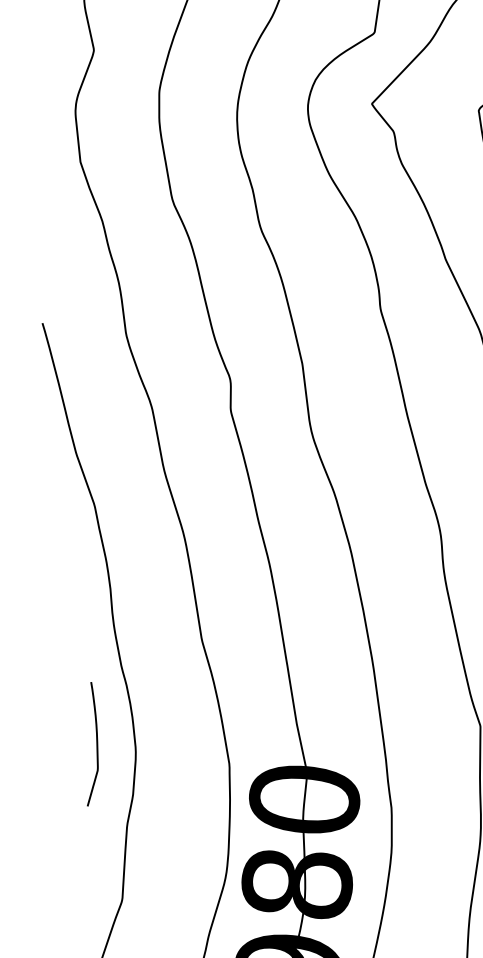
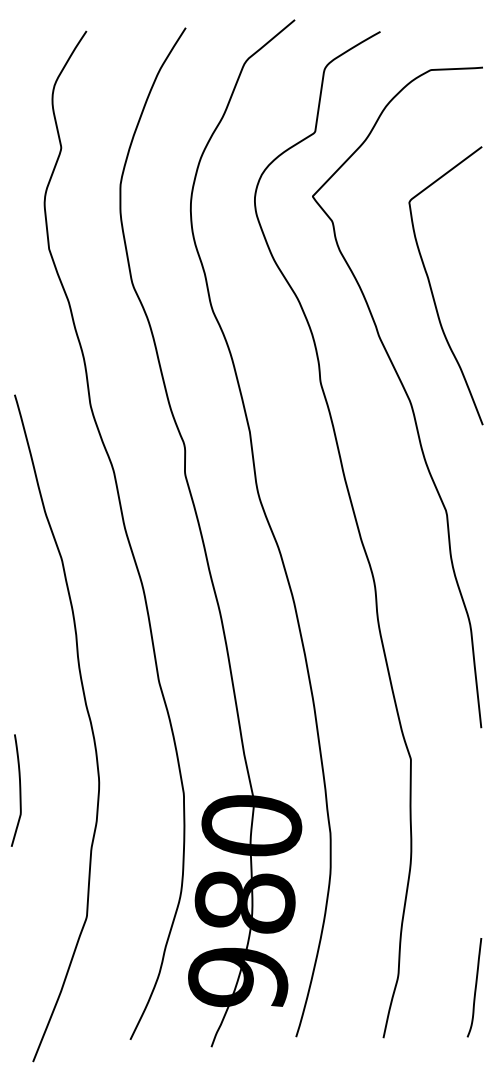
curve: (96, 744) -> (19, 790), moved

